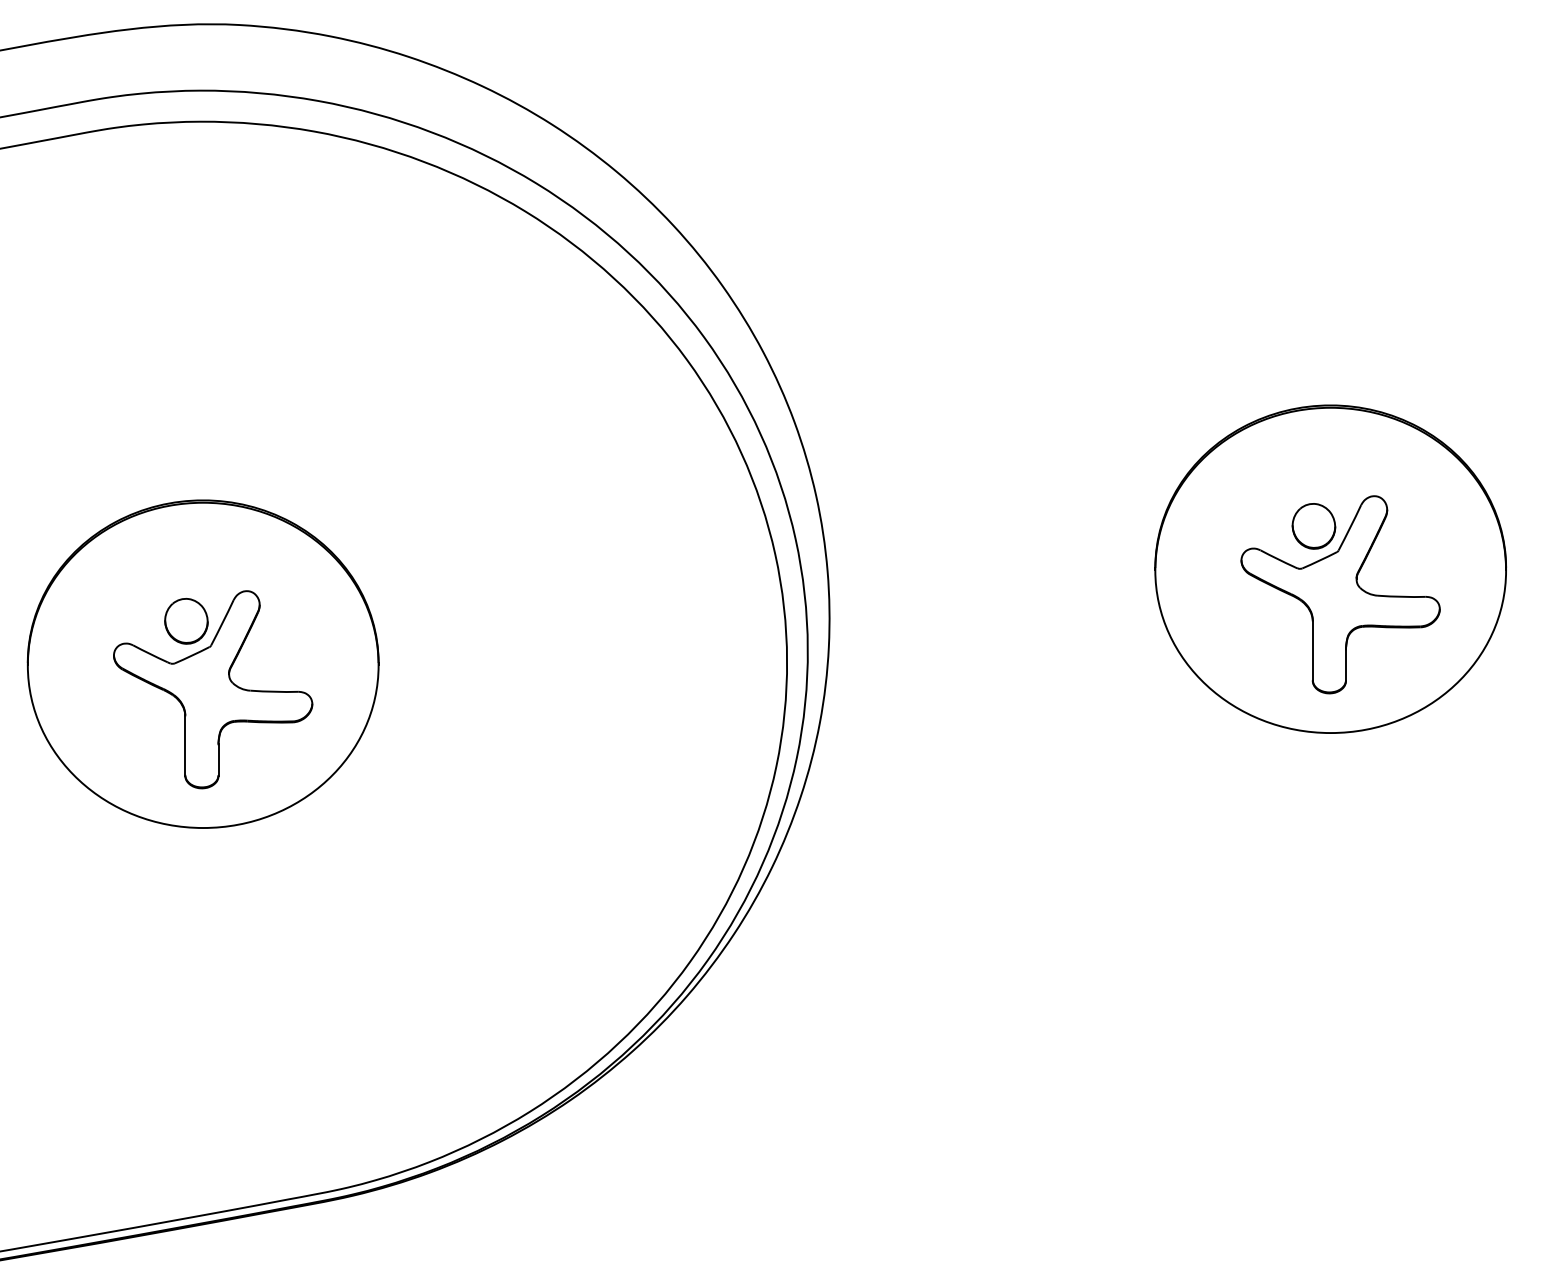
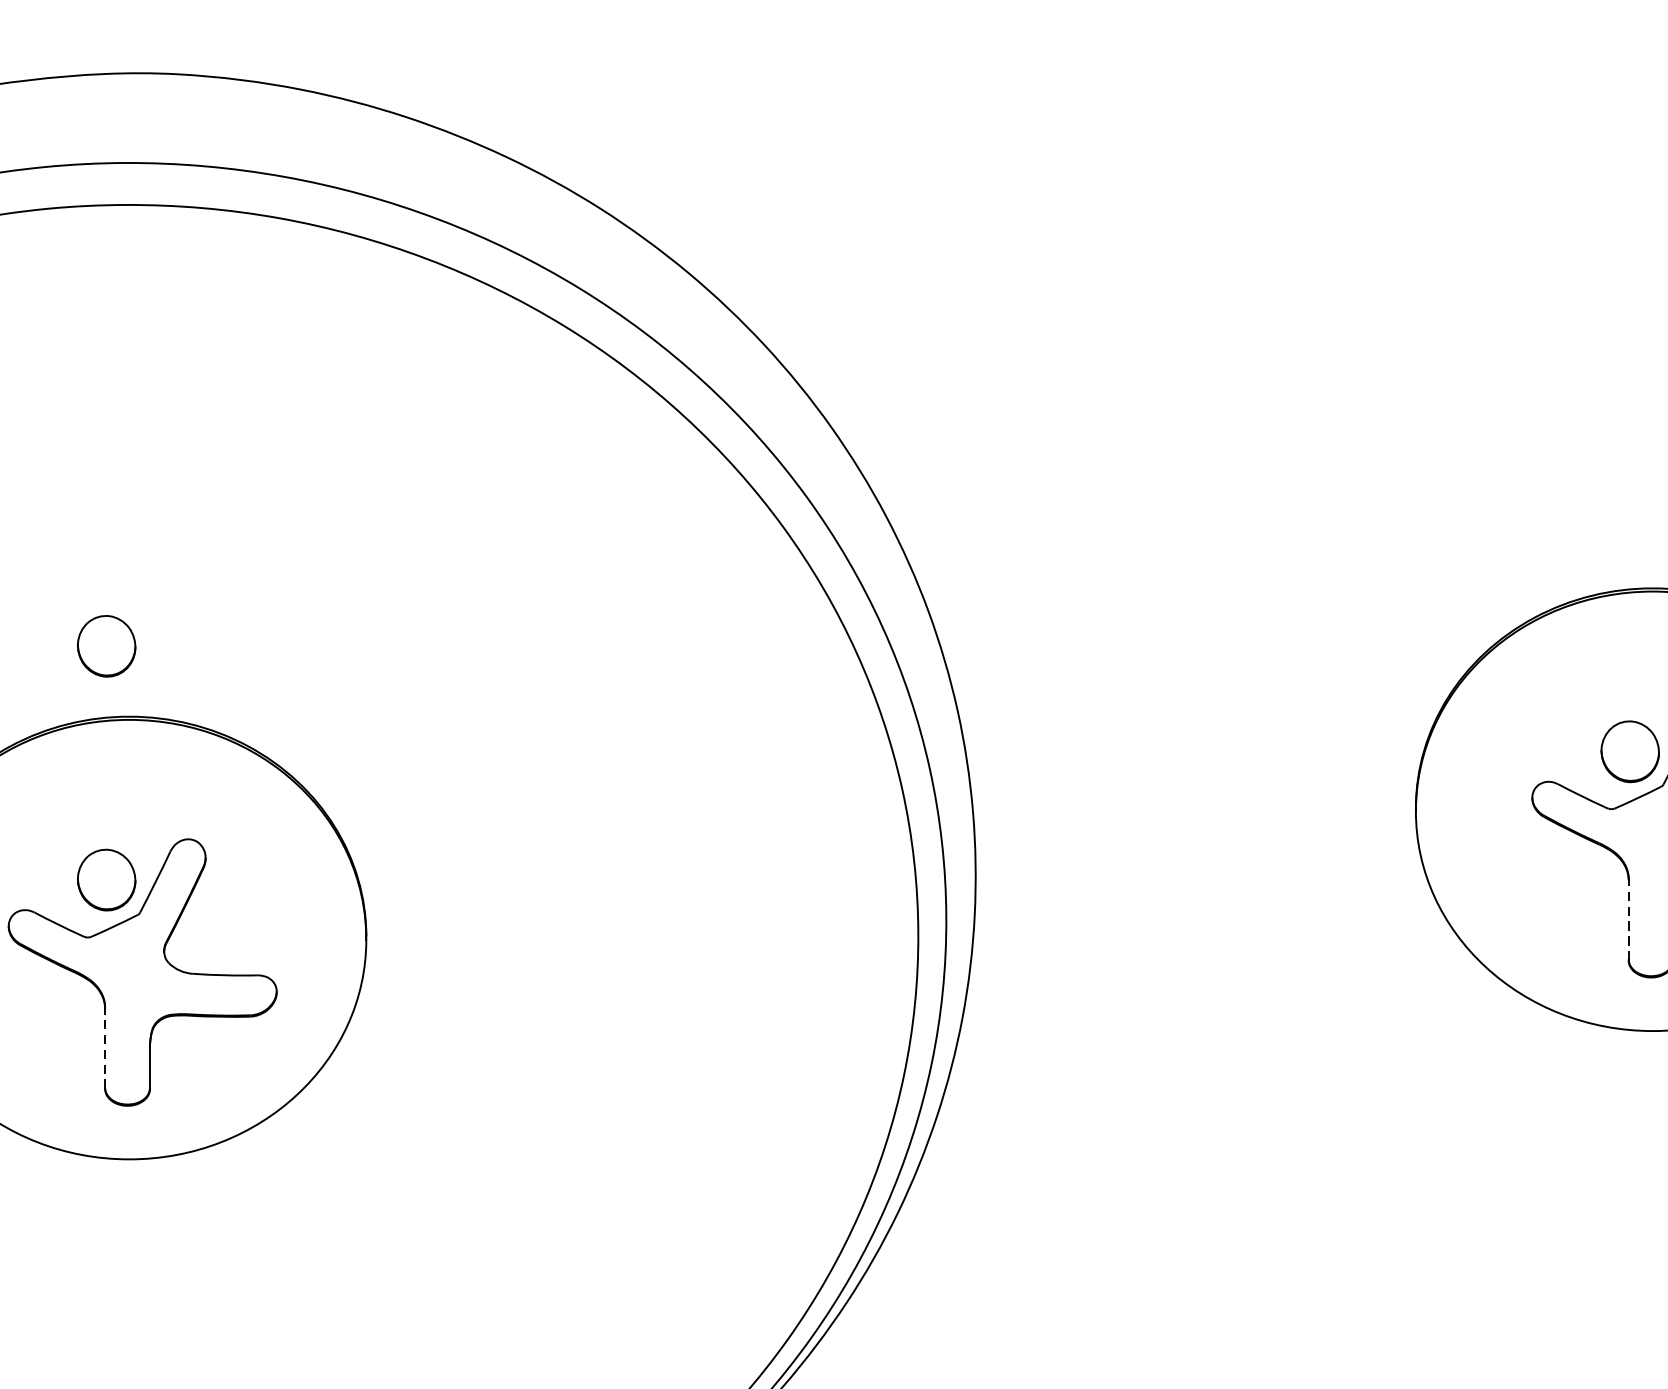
part: (186, 448) -> (106, 646), added
line: (1312, 650) -> (1628, 919), solid -> dashed
line: (185, 745) -> (105, 1047), solid -> dashed

